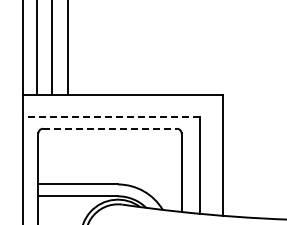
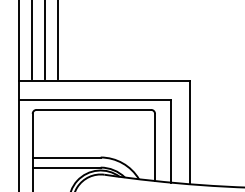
line: (111, 117) -> (95, 100), dashed -> solid
line: (110, 128) -> (94, 109), dashed -> solid

